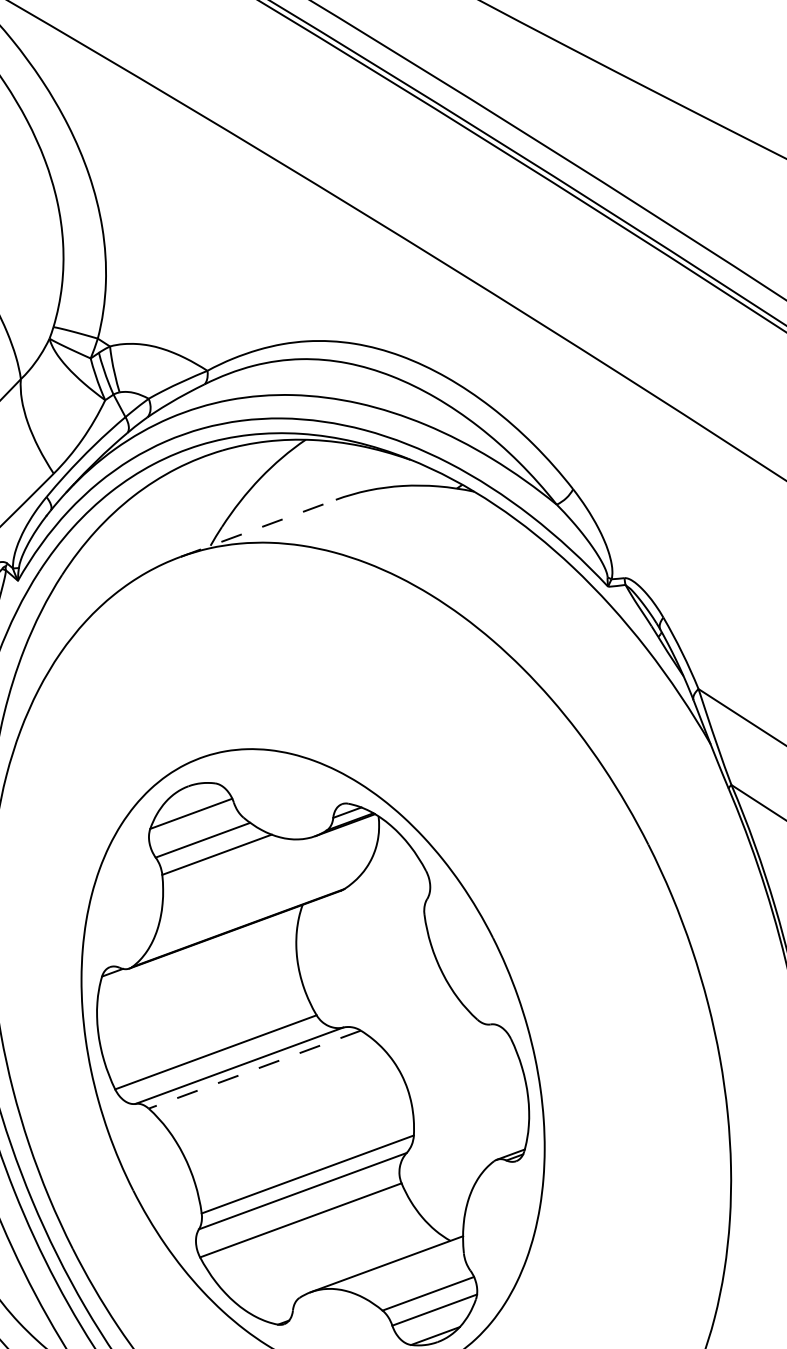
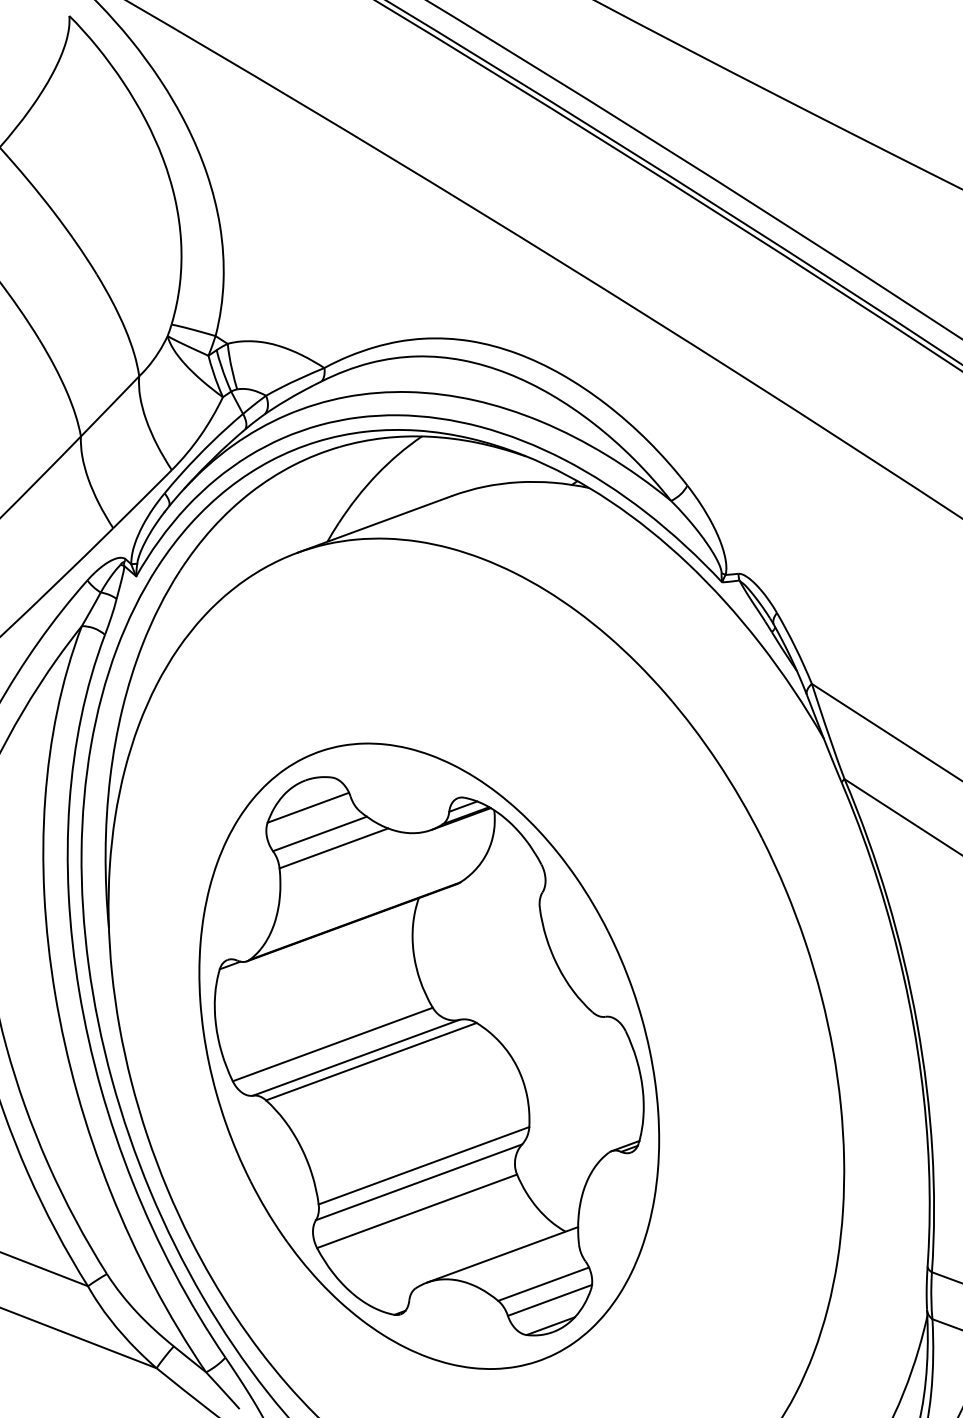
line: (258, 528) -> (375, 524), dashed -> solid
line: (253, 1069) -> (370, 1061), dashed -> solid

